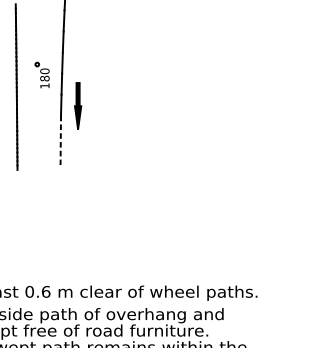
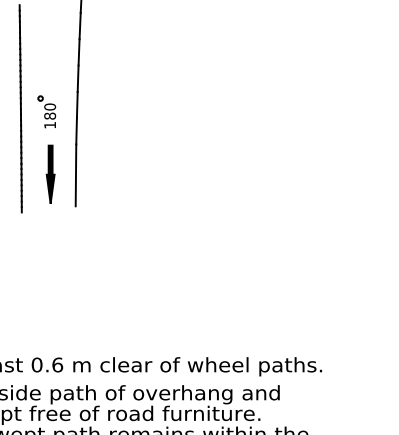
part: (42, 74) -> (46, 111), moved
part: (77, 105) -> (50, 173), moved
line: (60, 140) -> (75, 175), dashed -> solid

